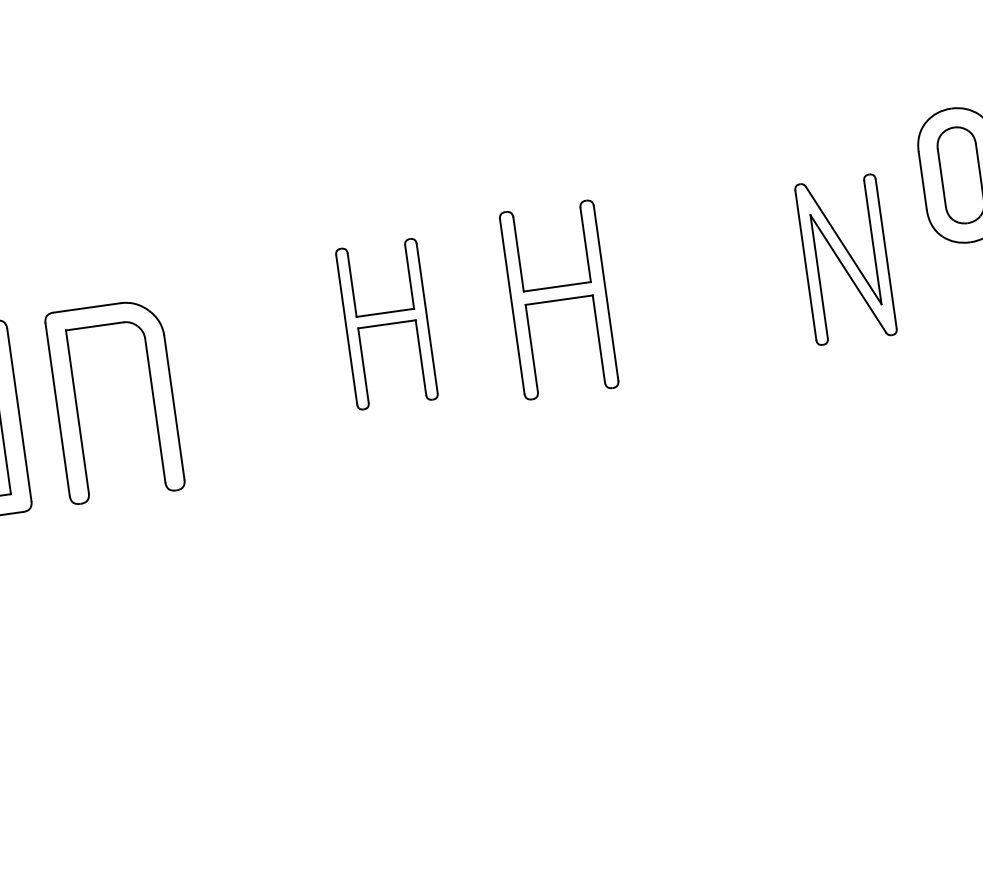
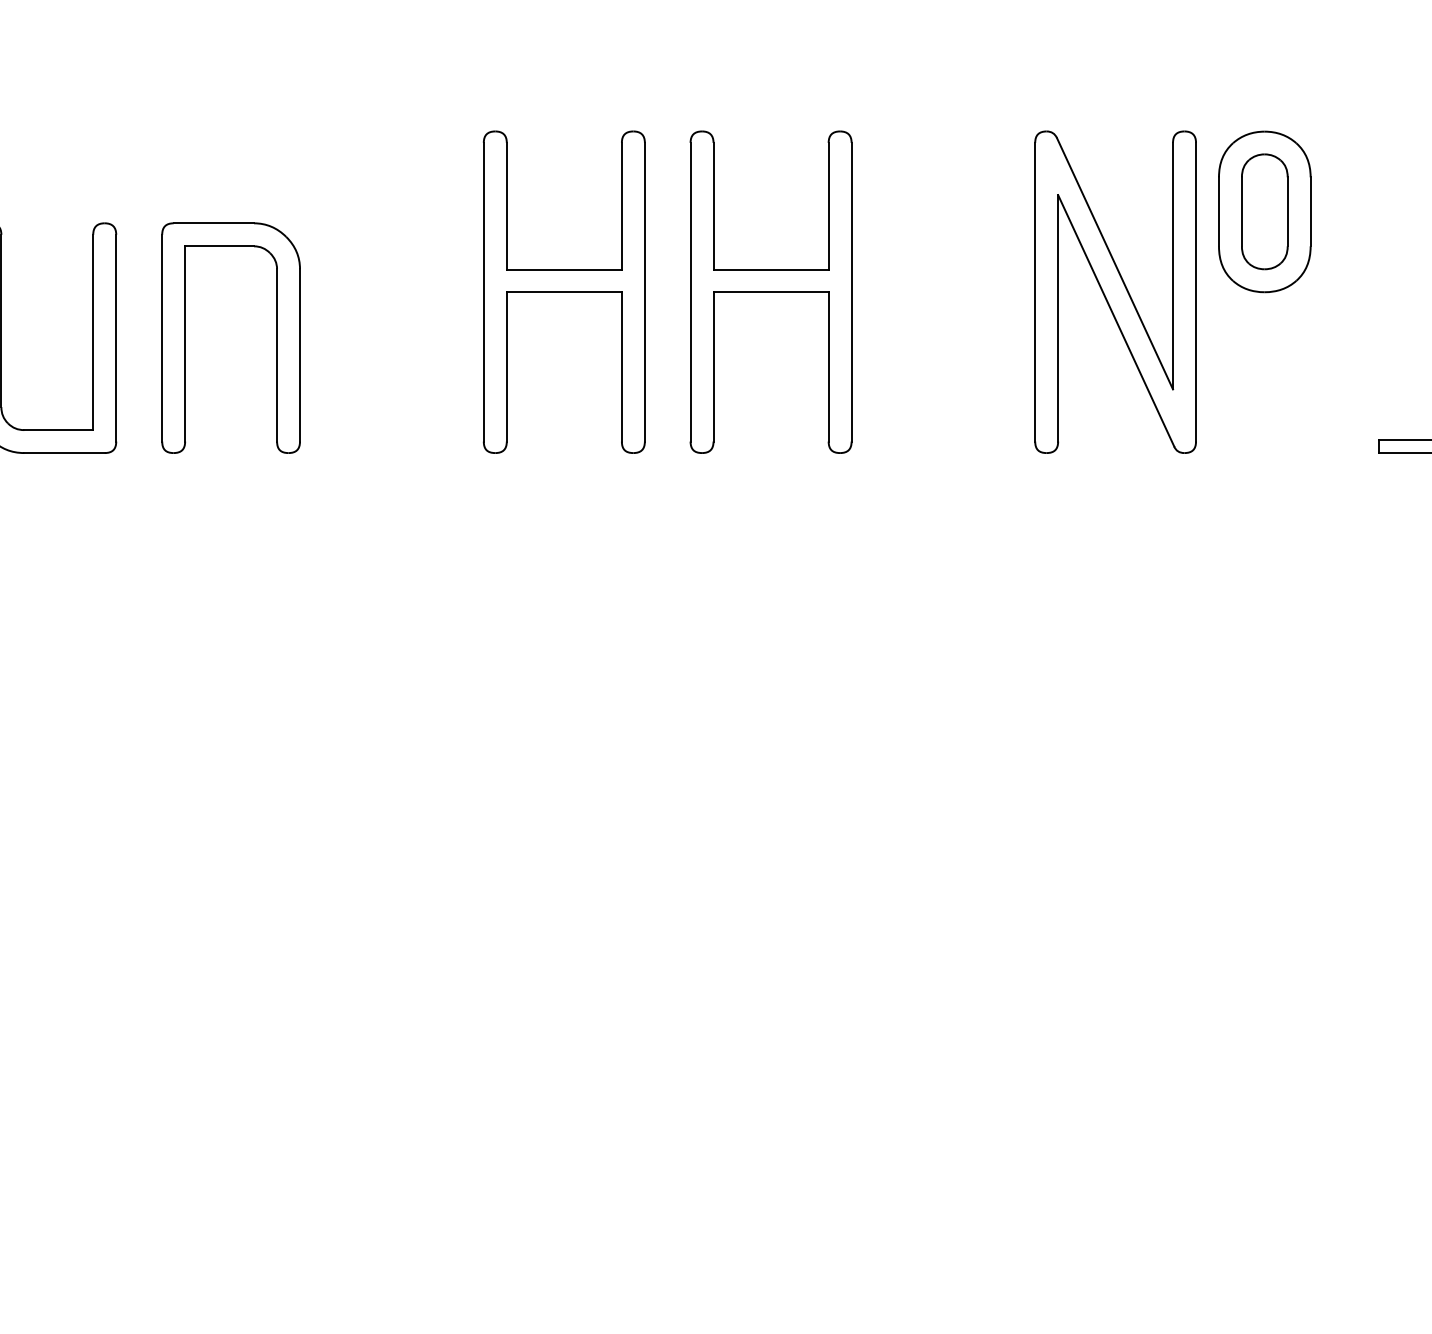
part: (845, 259) -> (1115, 291), size x1.67
part: (558, 299) -> (770, 291), size x1.43
part: (386, 323) -> (563, 291), size x1.67

